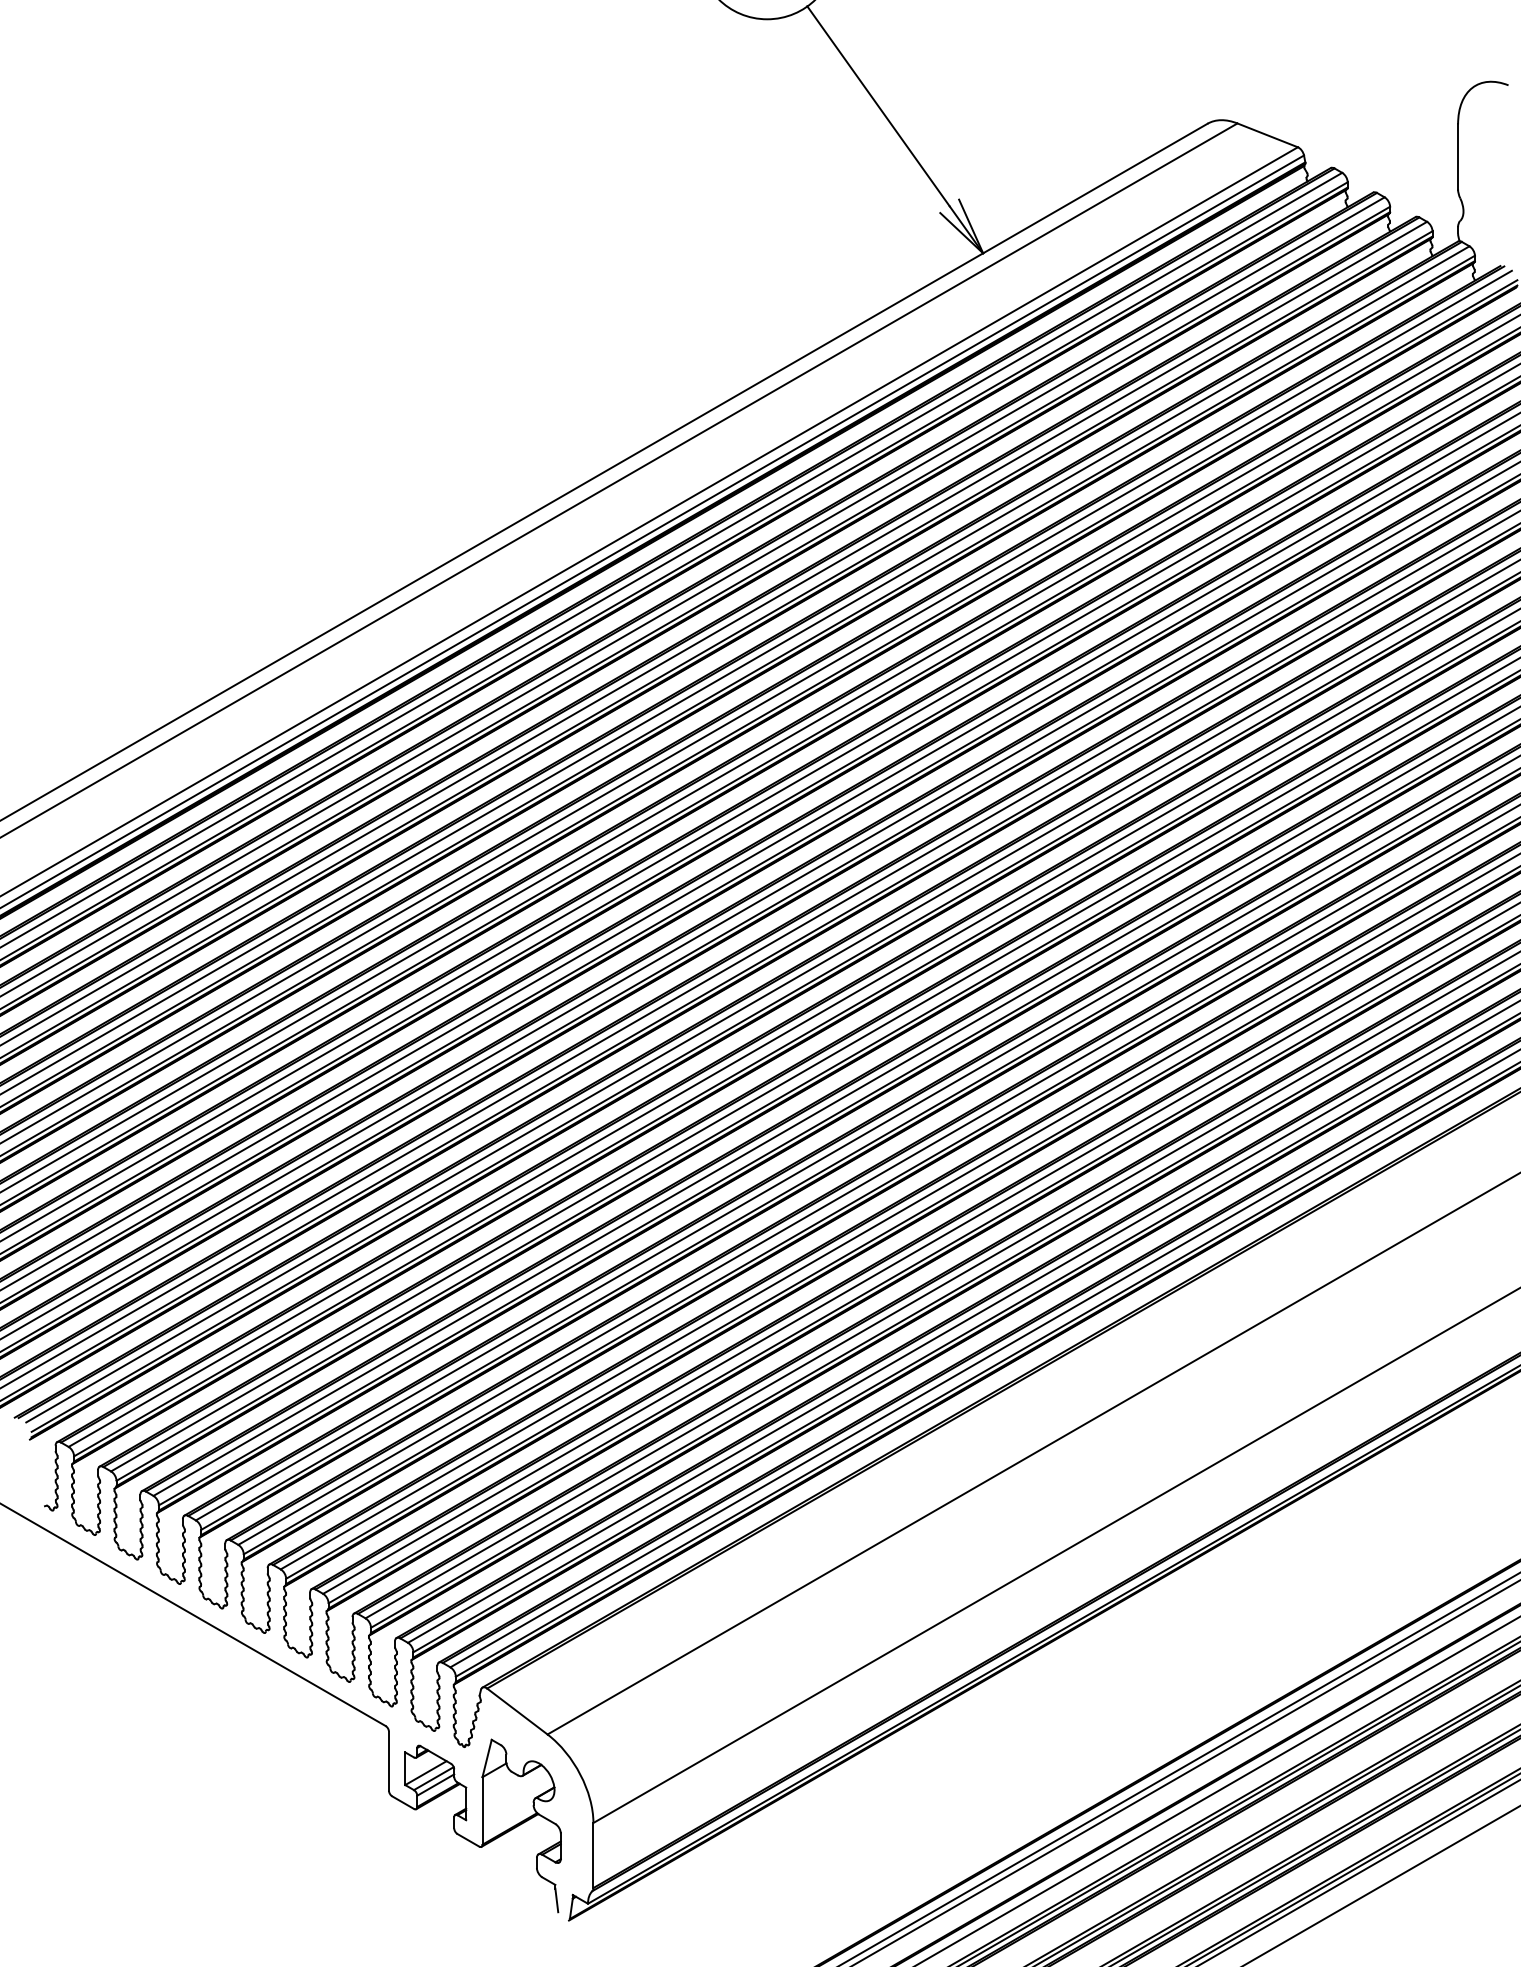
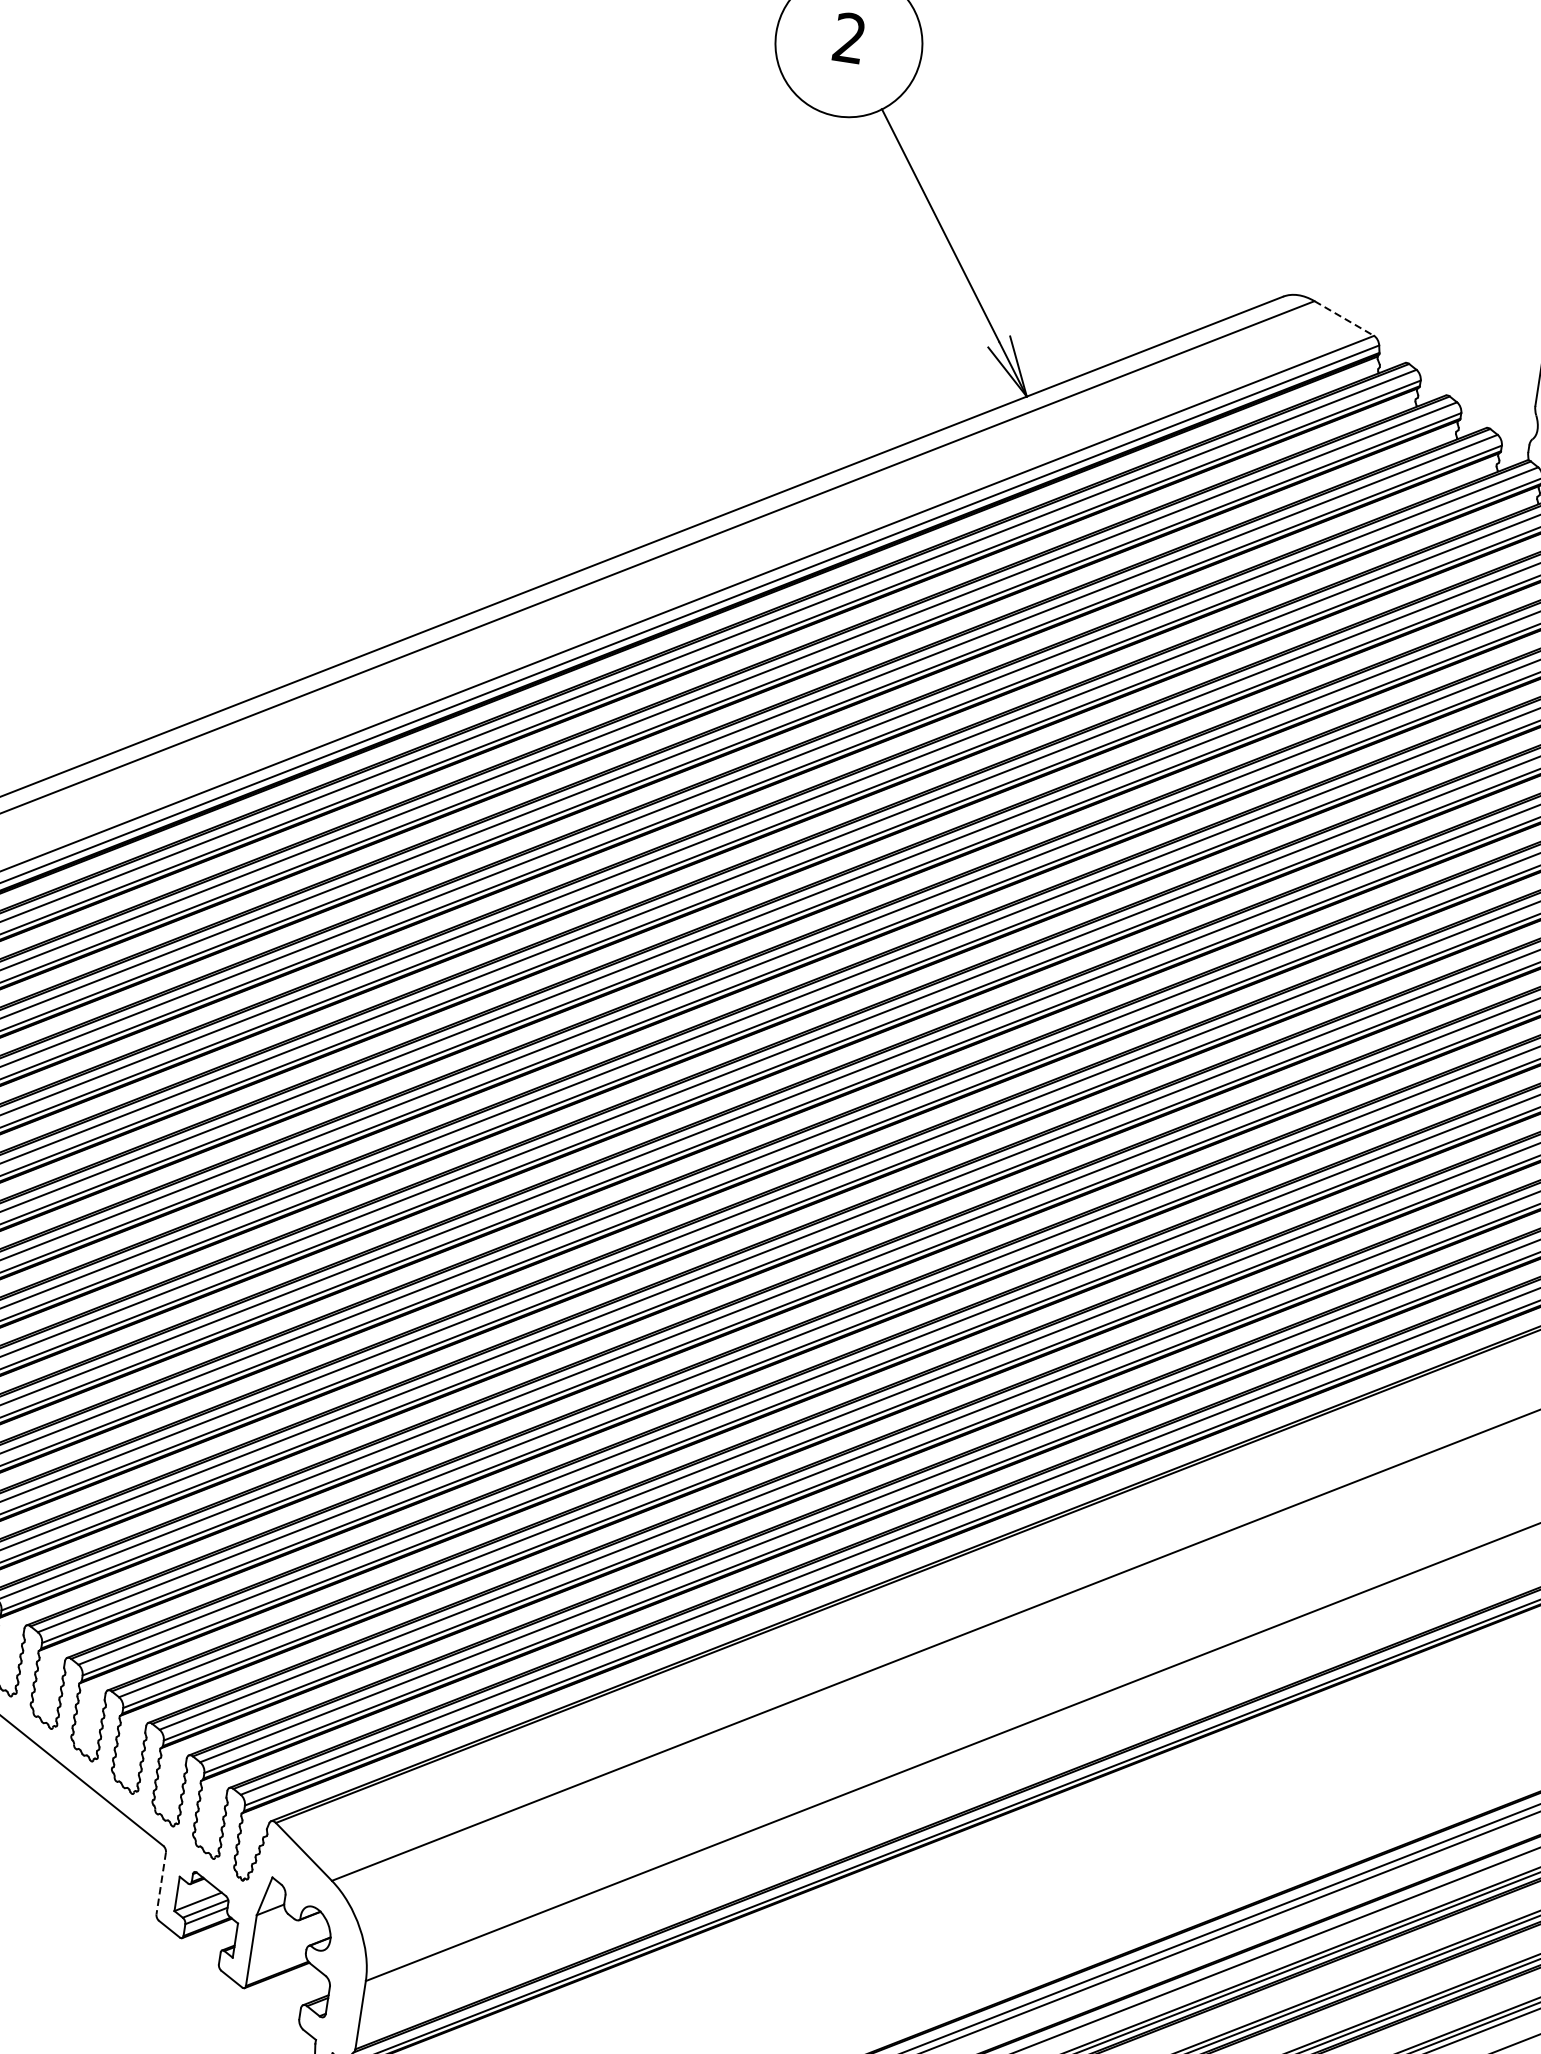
line: (1268, 135) -> (1345, 318), solid -> dashed
line: (388, 1761) -> (160, 1883), solid -> dashed

